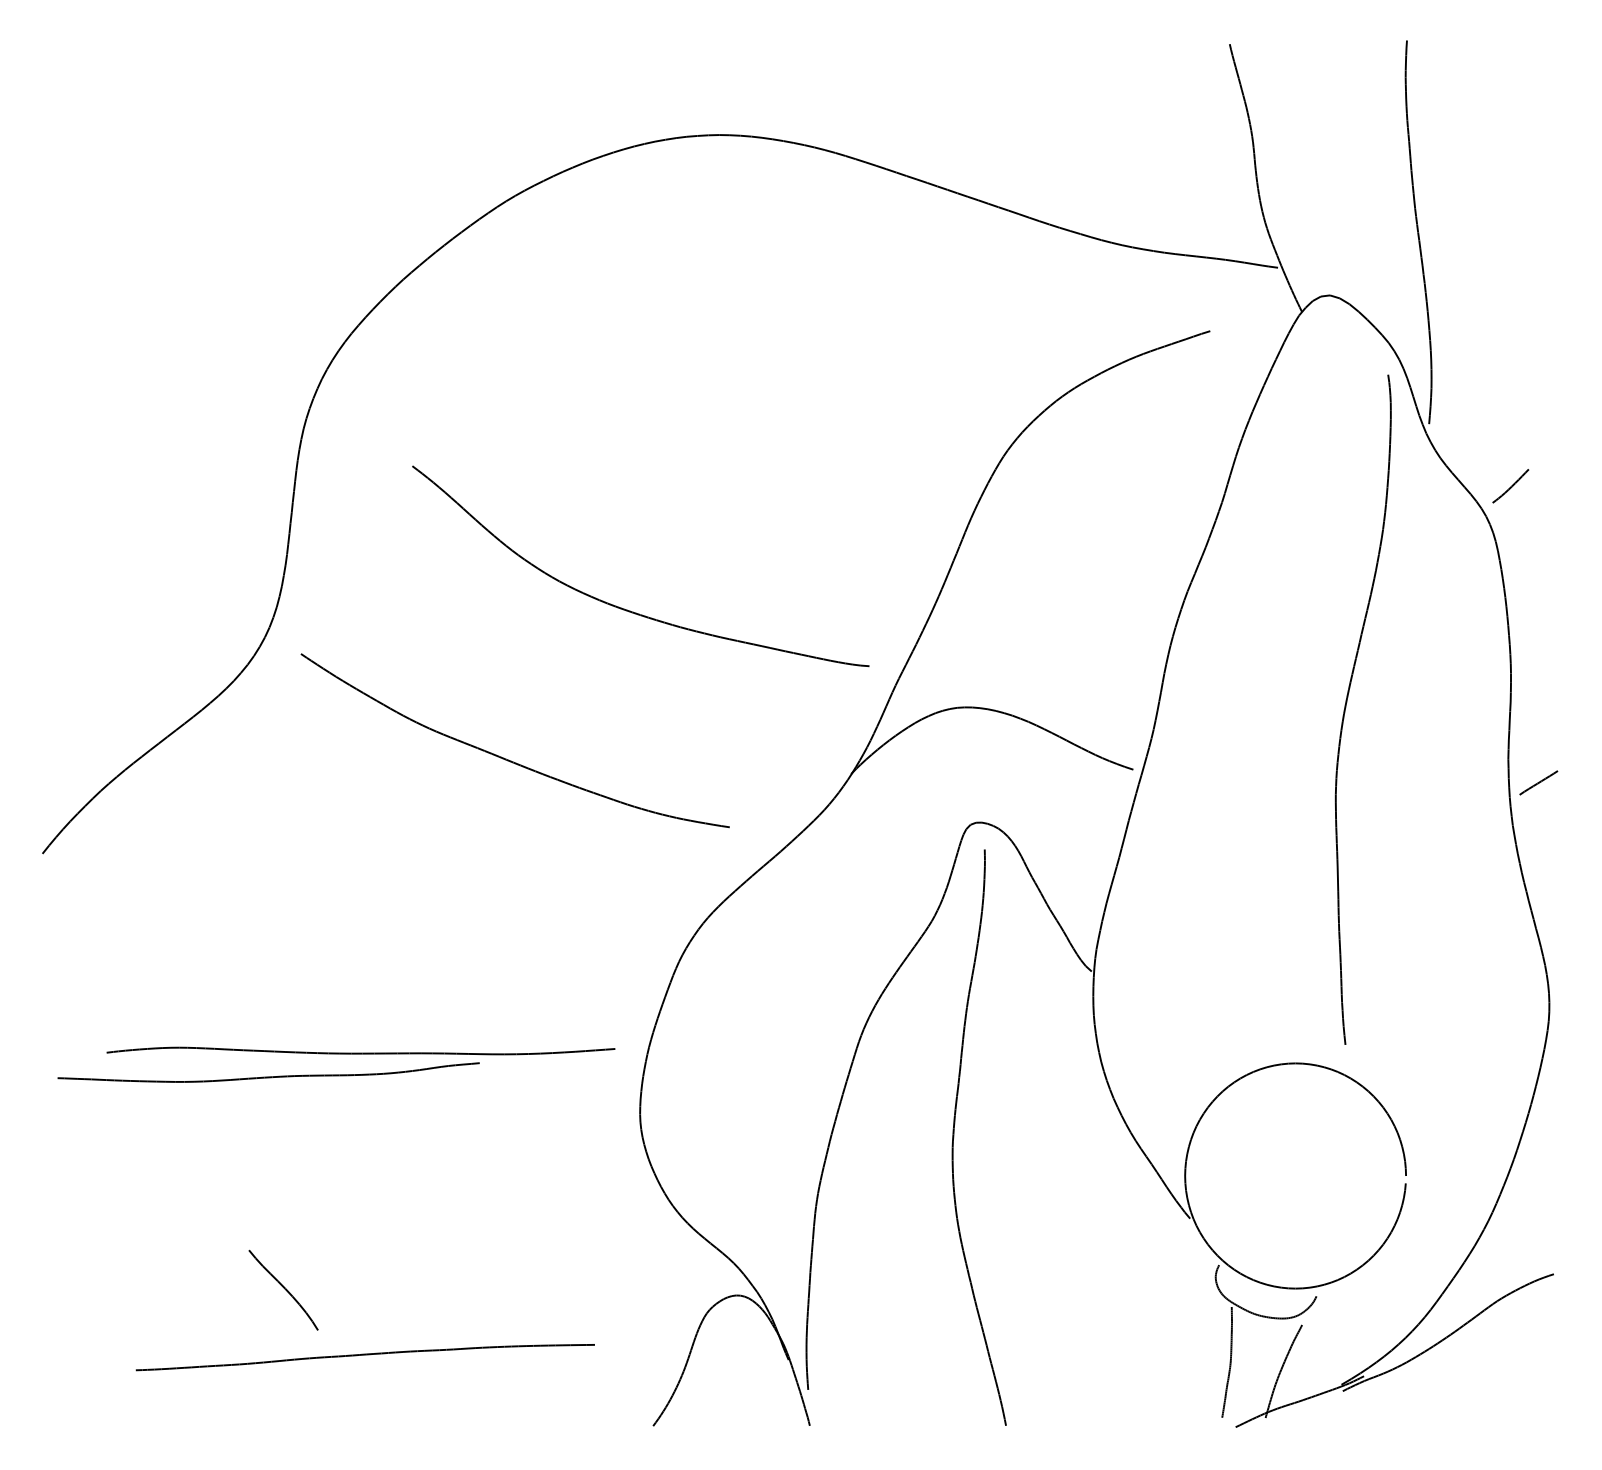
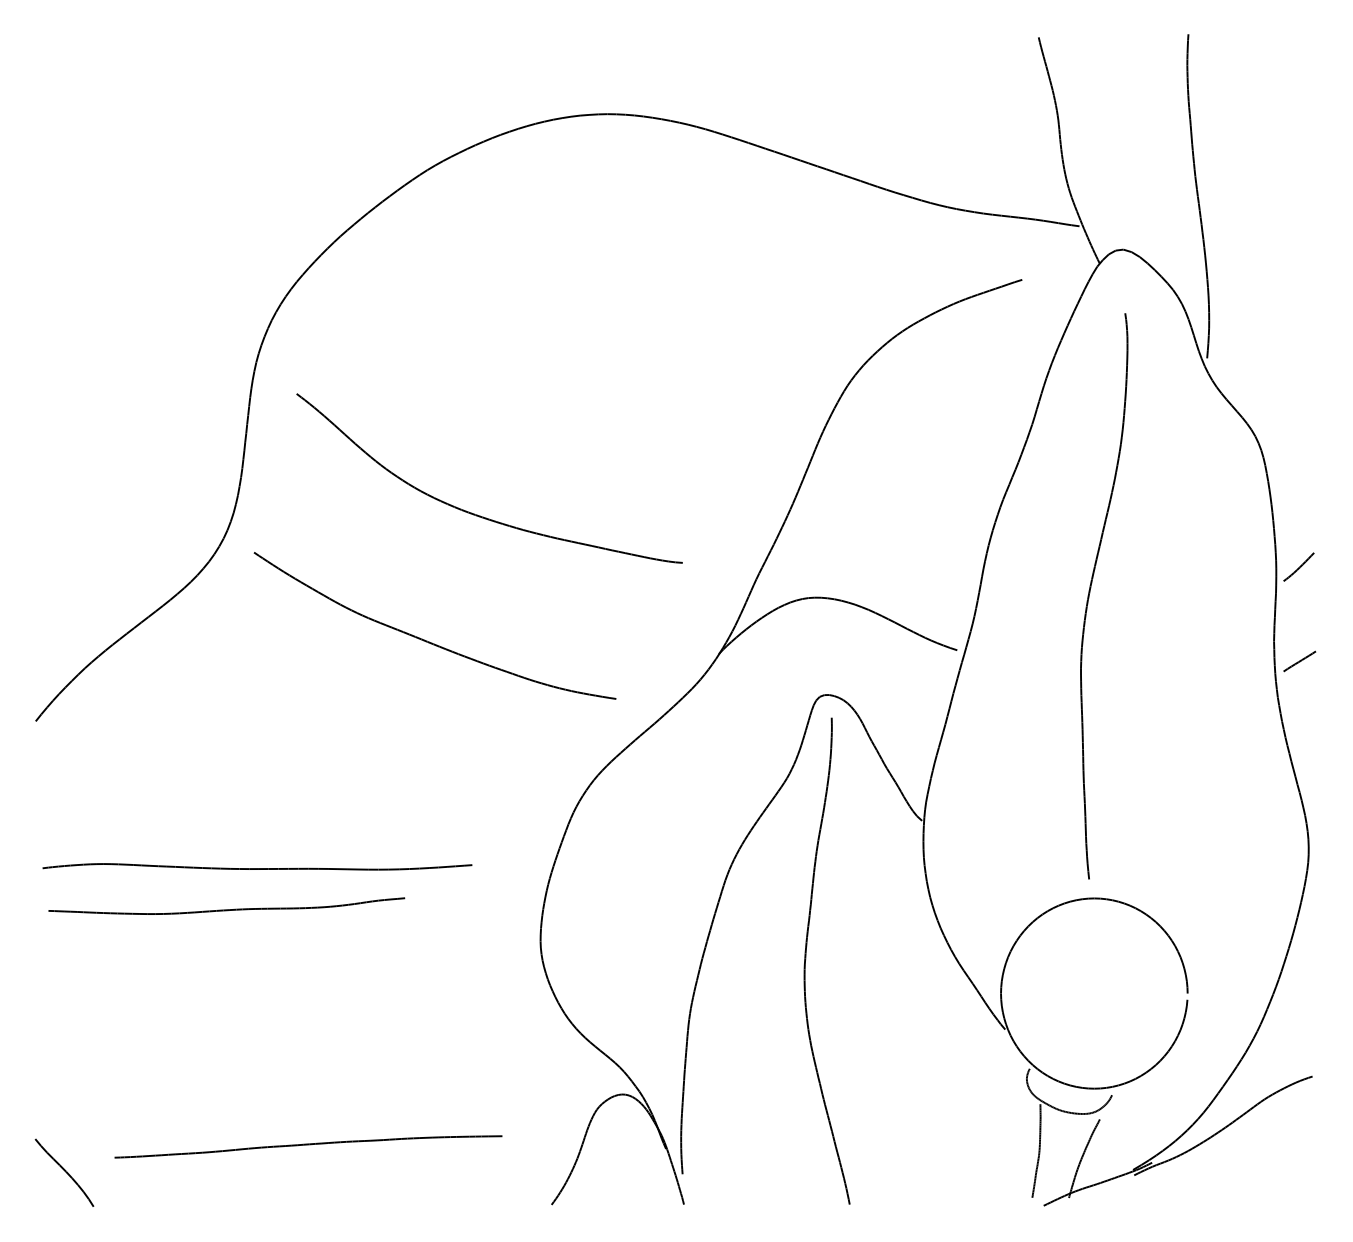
part: (1510, 486) -> (1298, 567), moved
part: (627, 609) -> (478, 514), moved
part: (1346, 707) -> (1090, 594), moved
part: (360, 1050) -> (257, 866), moved
part: (283, 1289) -> (64, 1172), moved

